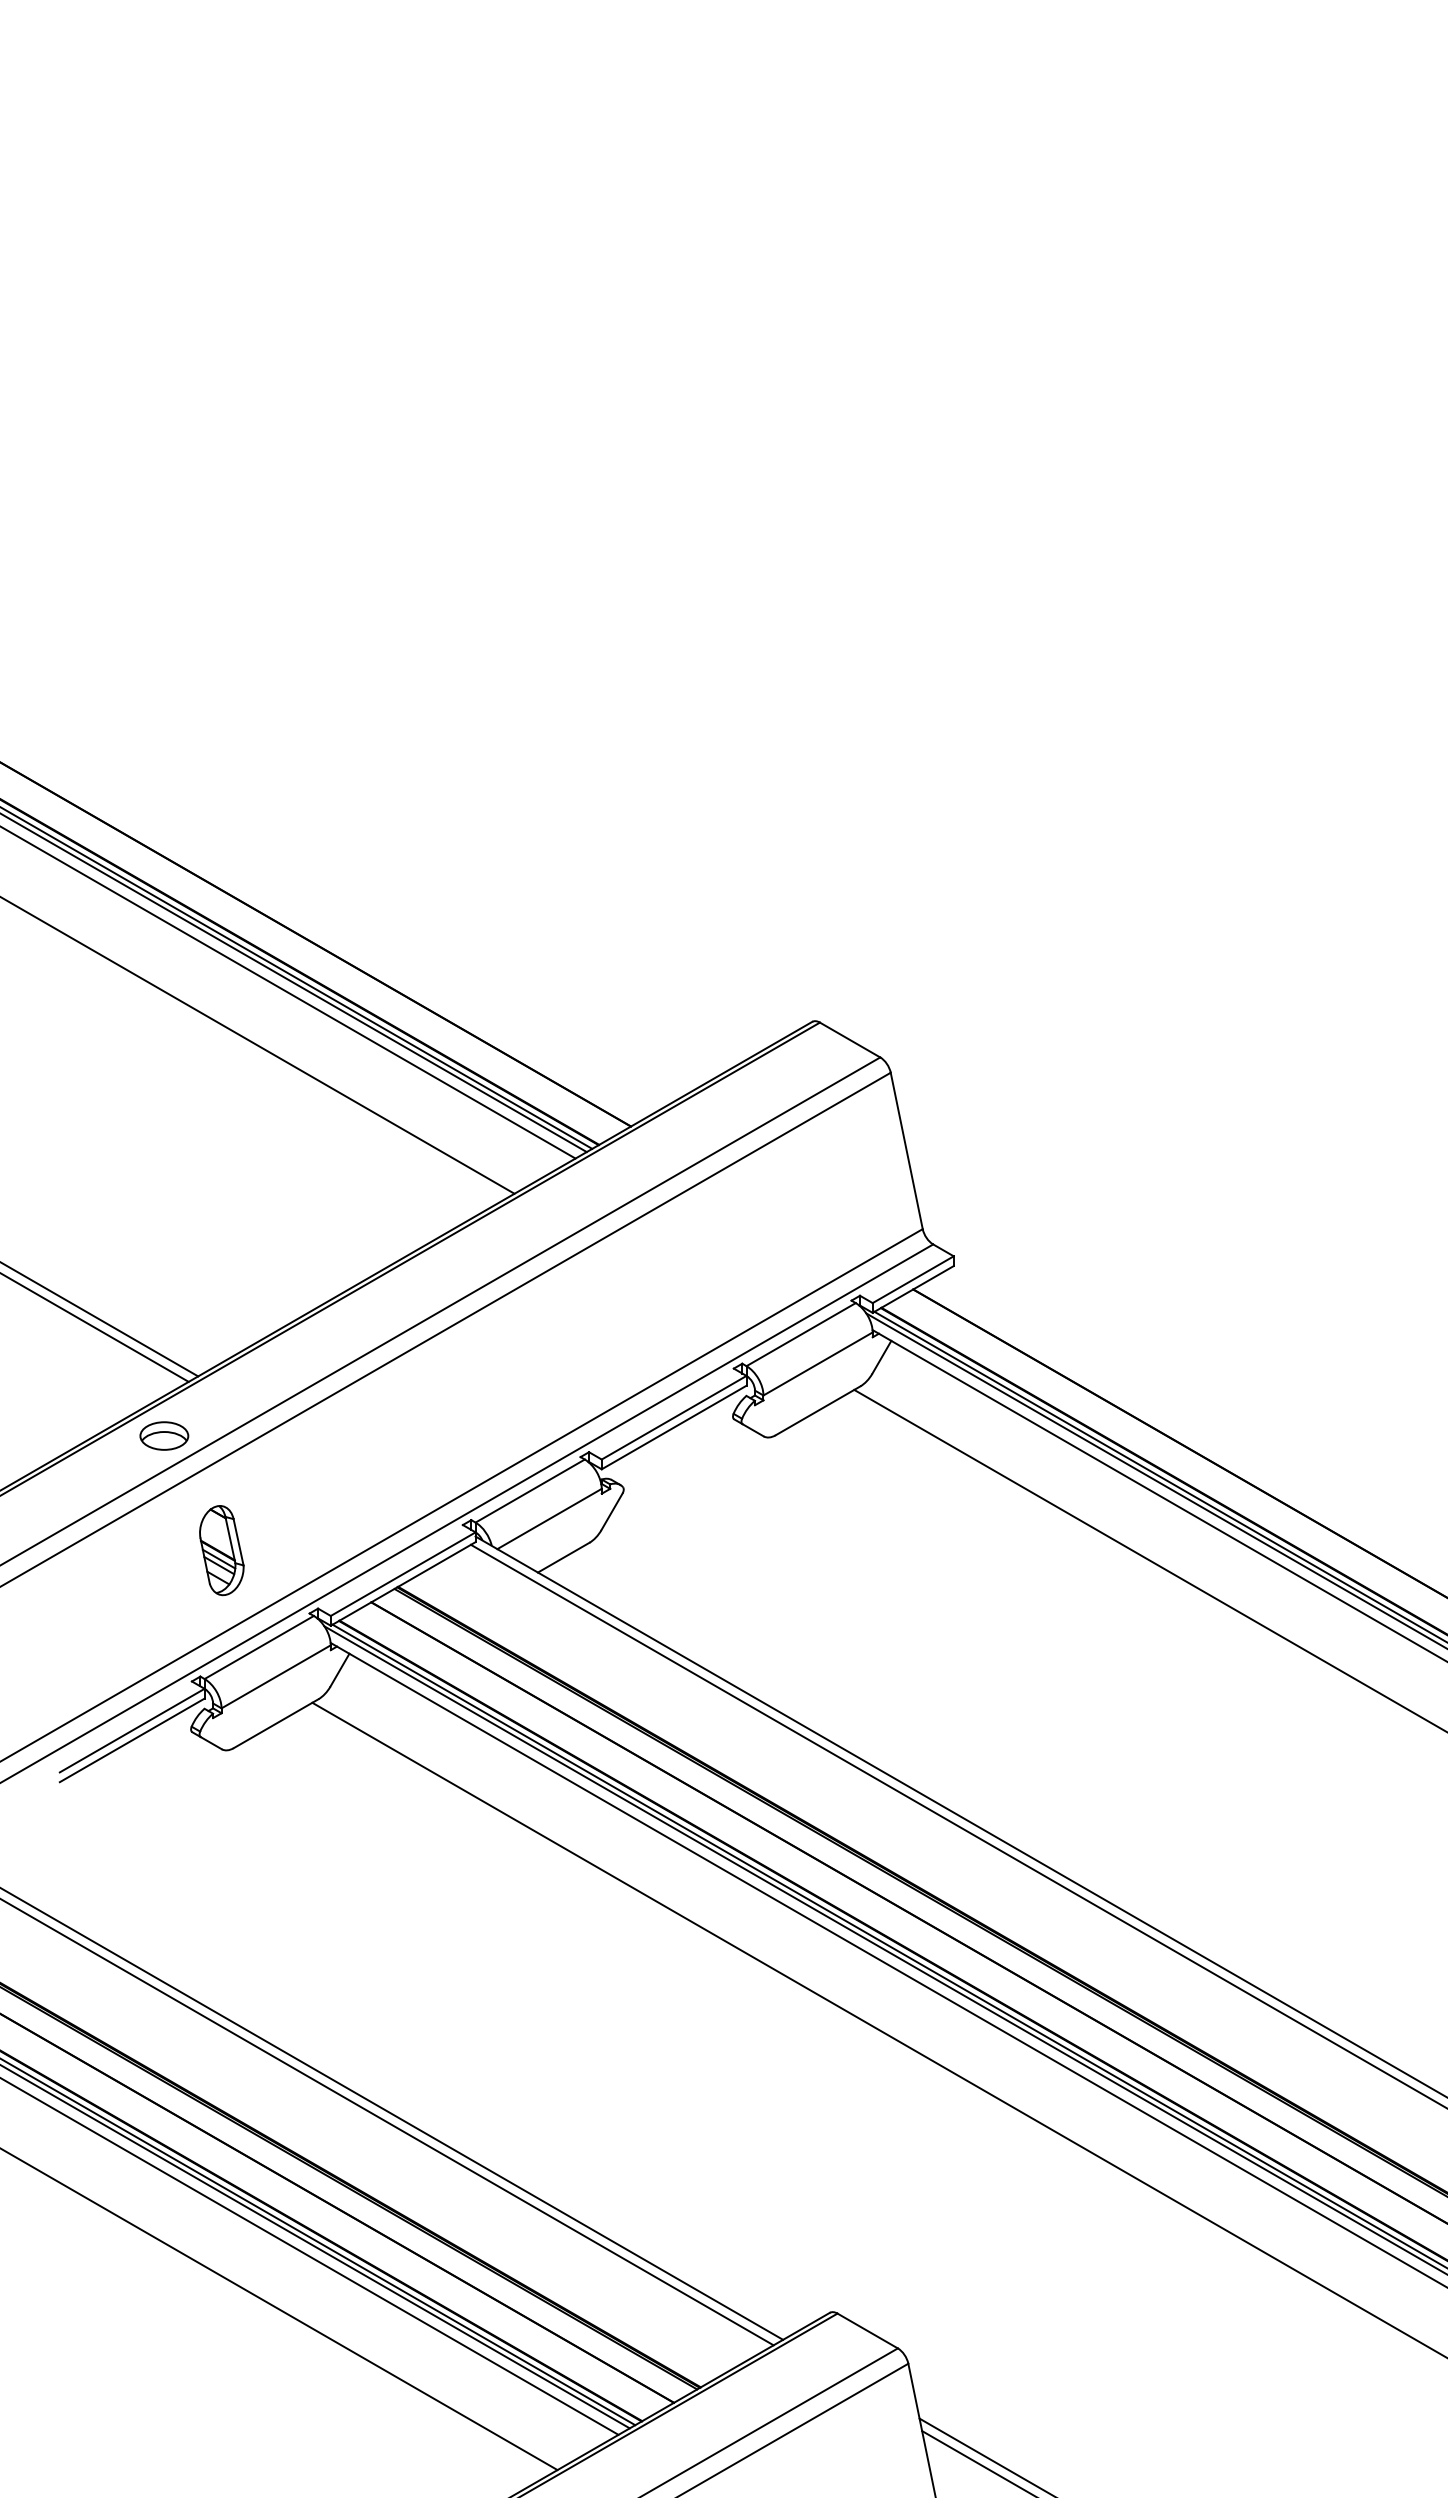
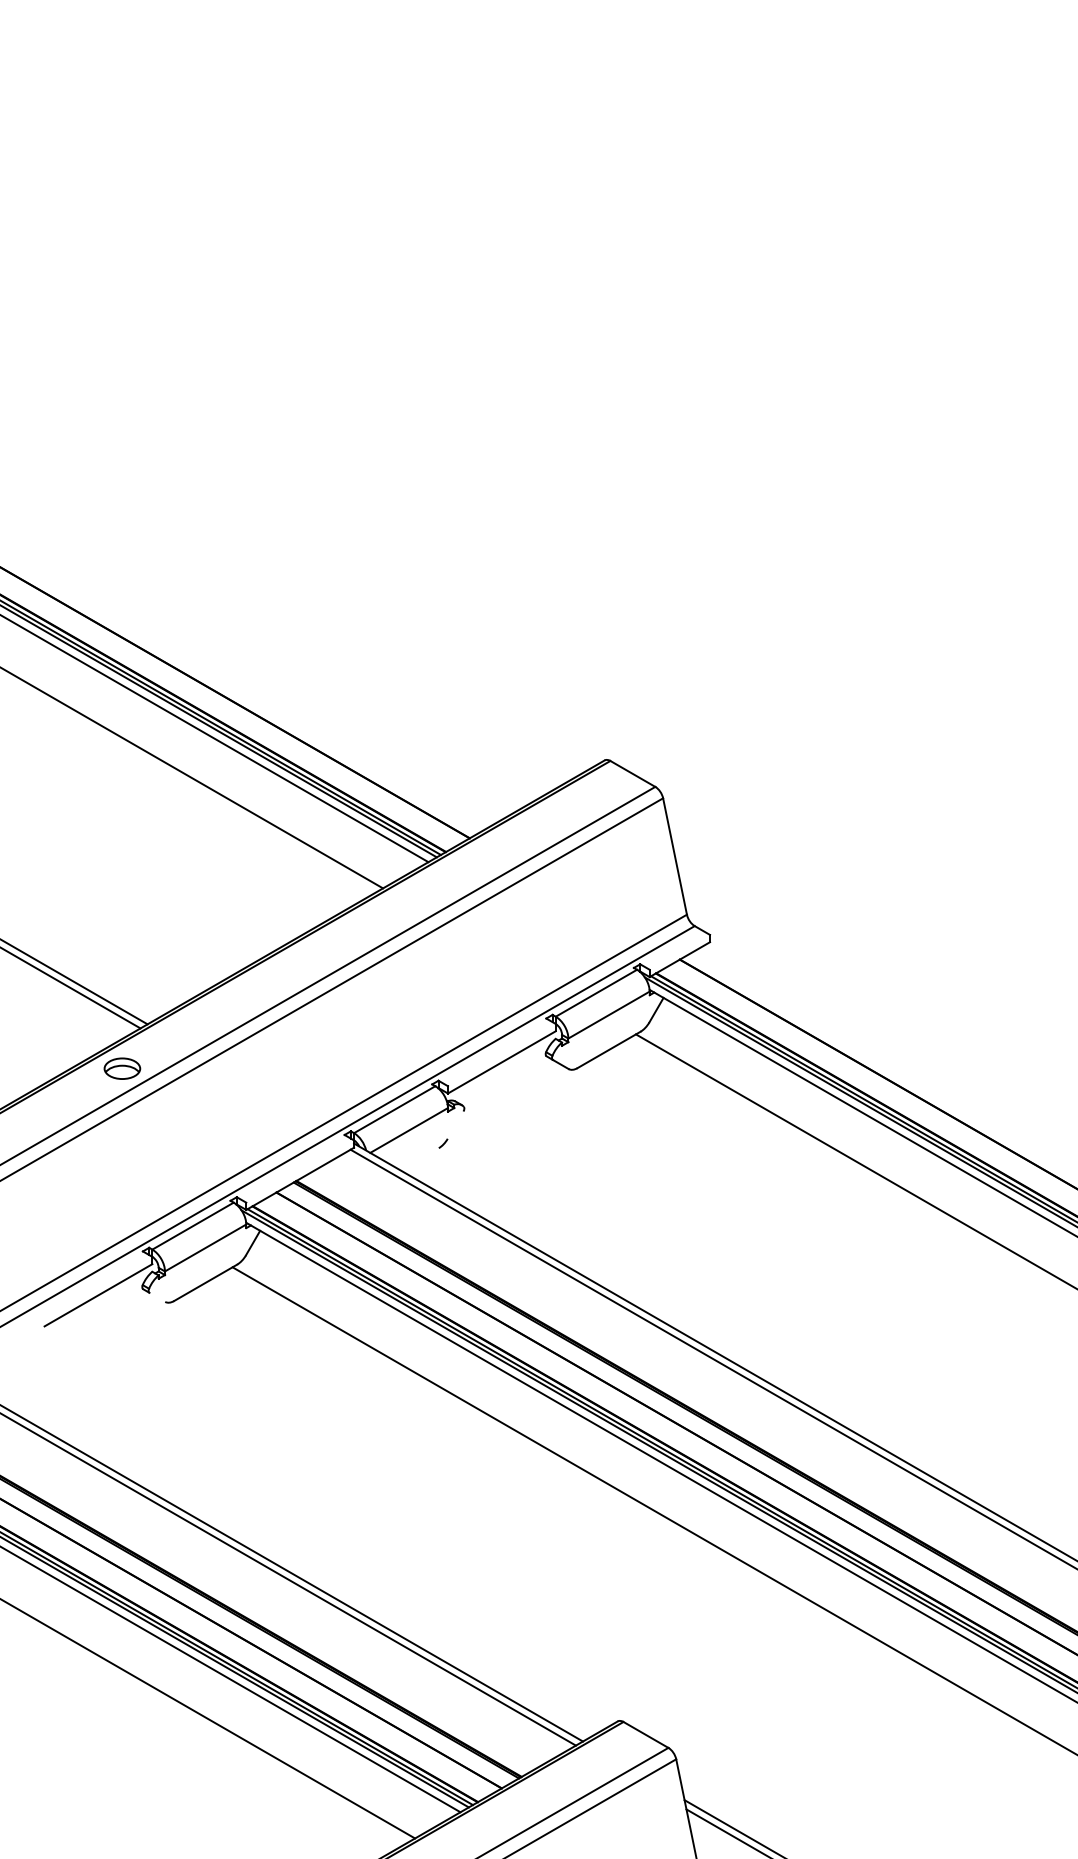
line: (912, 1279) -> (679, 952), removed
line: (673, 1417) -> (501, 1054), removed
line: (611, 1511) -> (455, 1124), removed
part: (221, 1550) -> (164, 1153), removed
line: (563, 1557) -> (419, 1159), removed
line: (402, 1573) -> (299, 1171), removed
line: (131, 1730) -> (97, 1287), removed
line: (210, 1743) -> (156, 1297), removed

